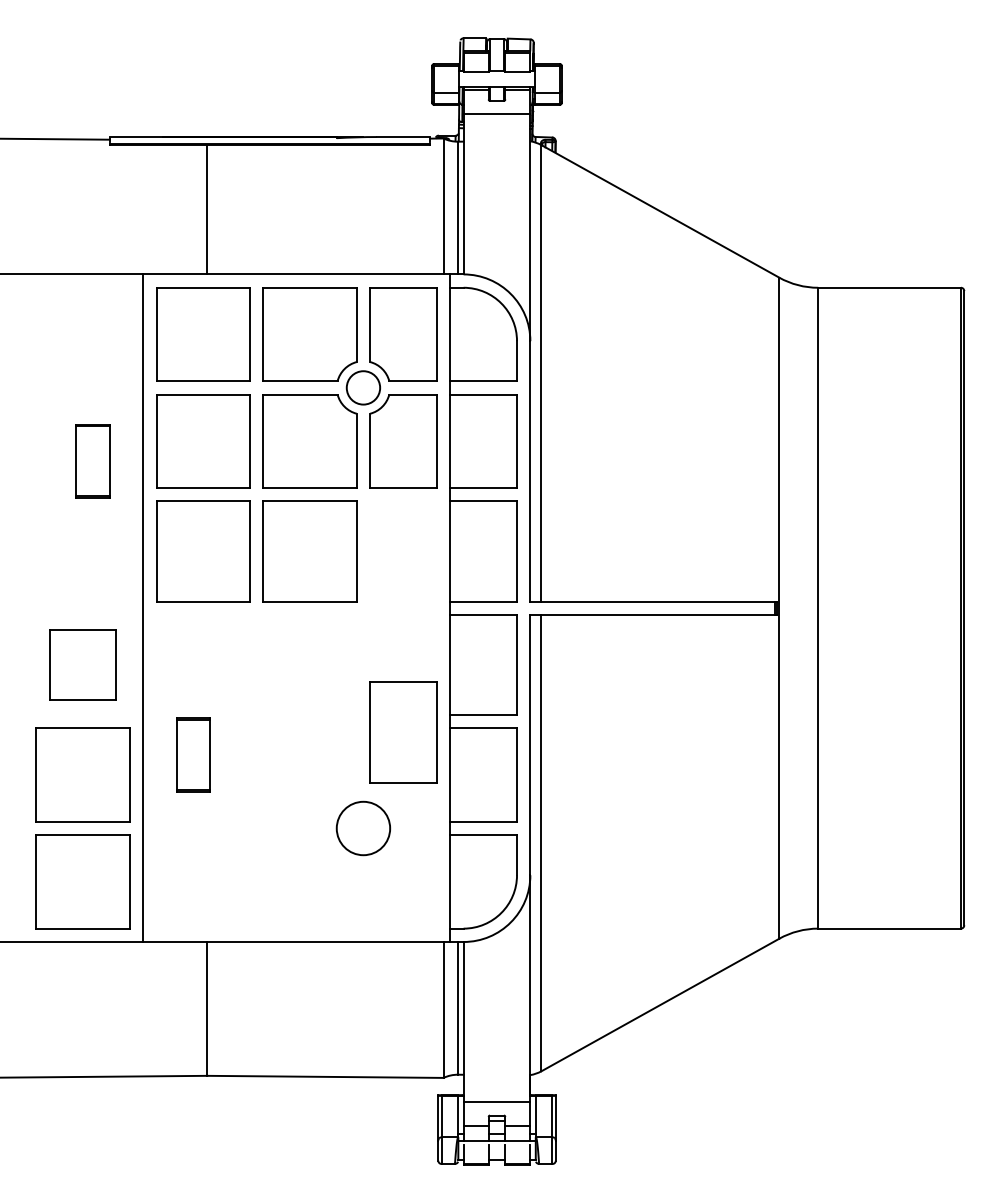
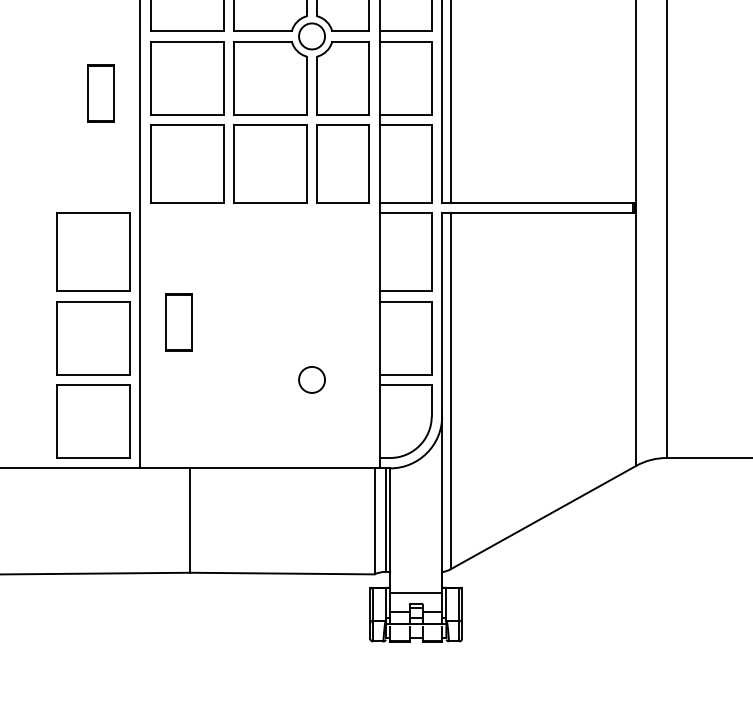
part: (82, 664) -> (92, 252), size x1.43
part: (403, 732) -> (343, 163), moved
circle: (363, 828) -> (312, 379), size x0.62

